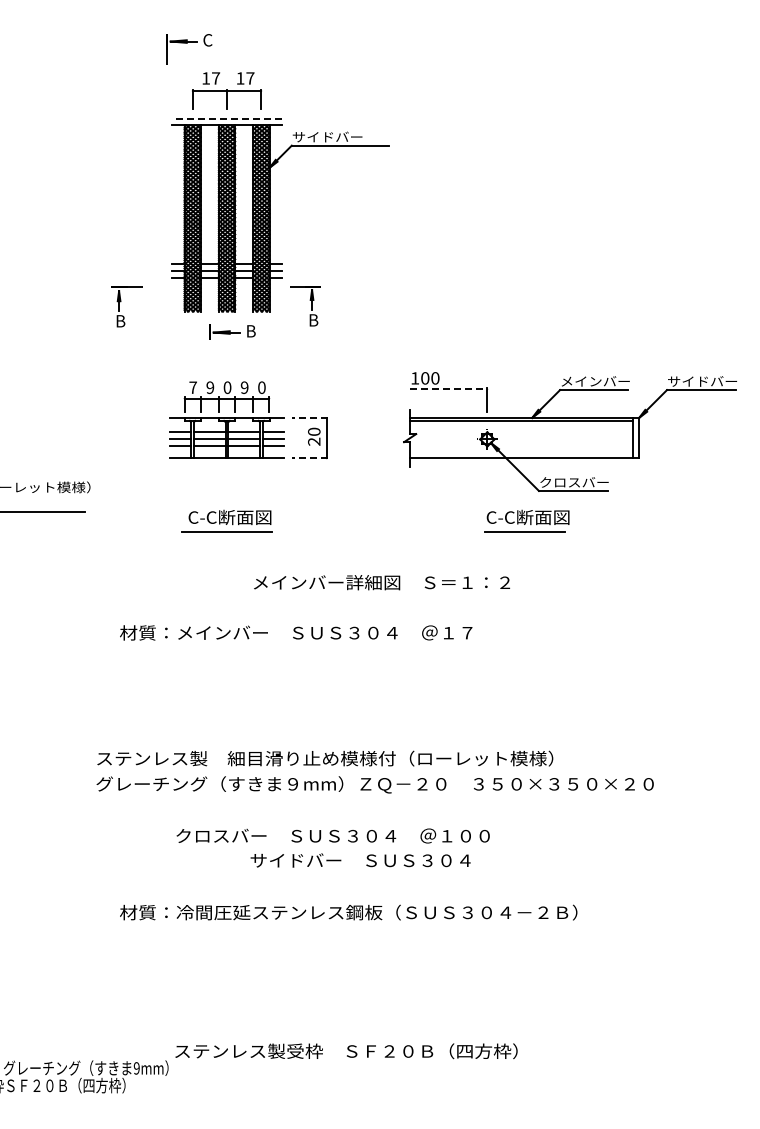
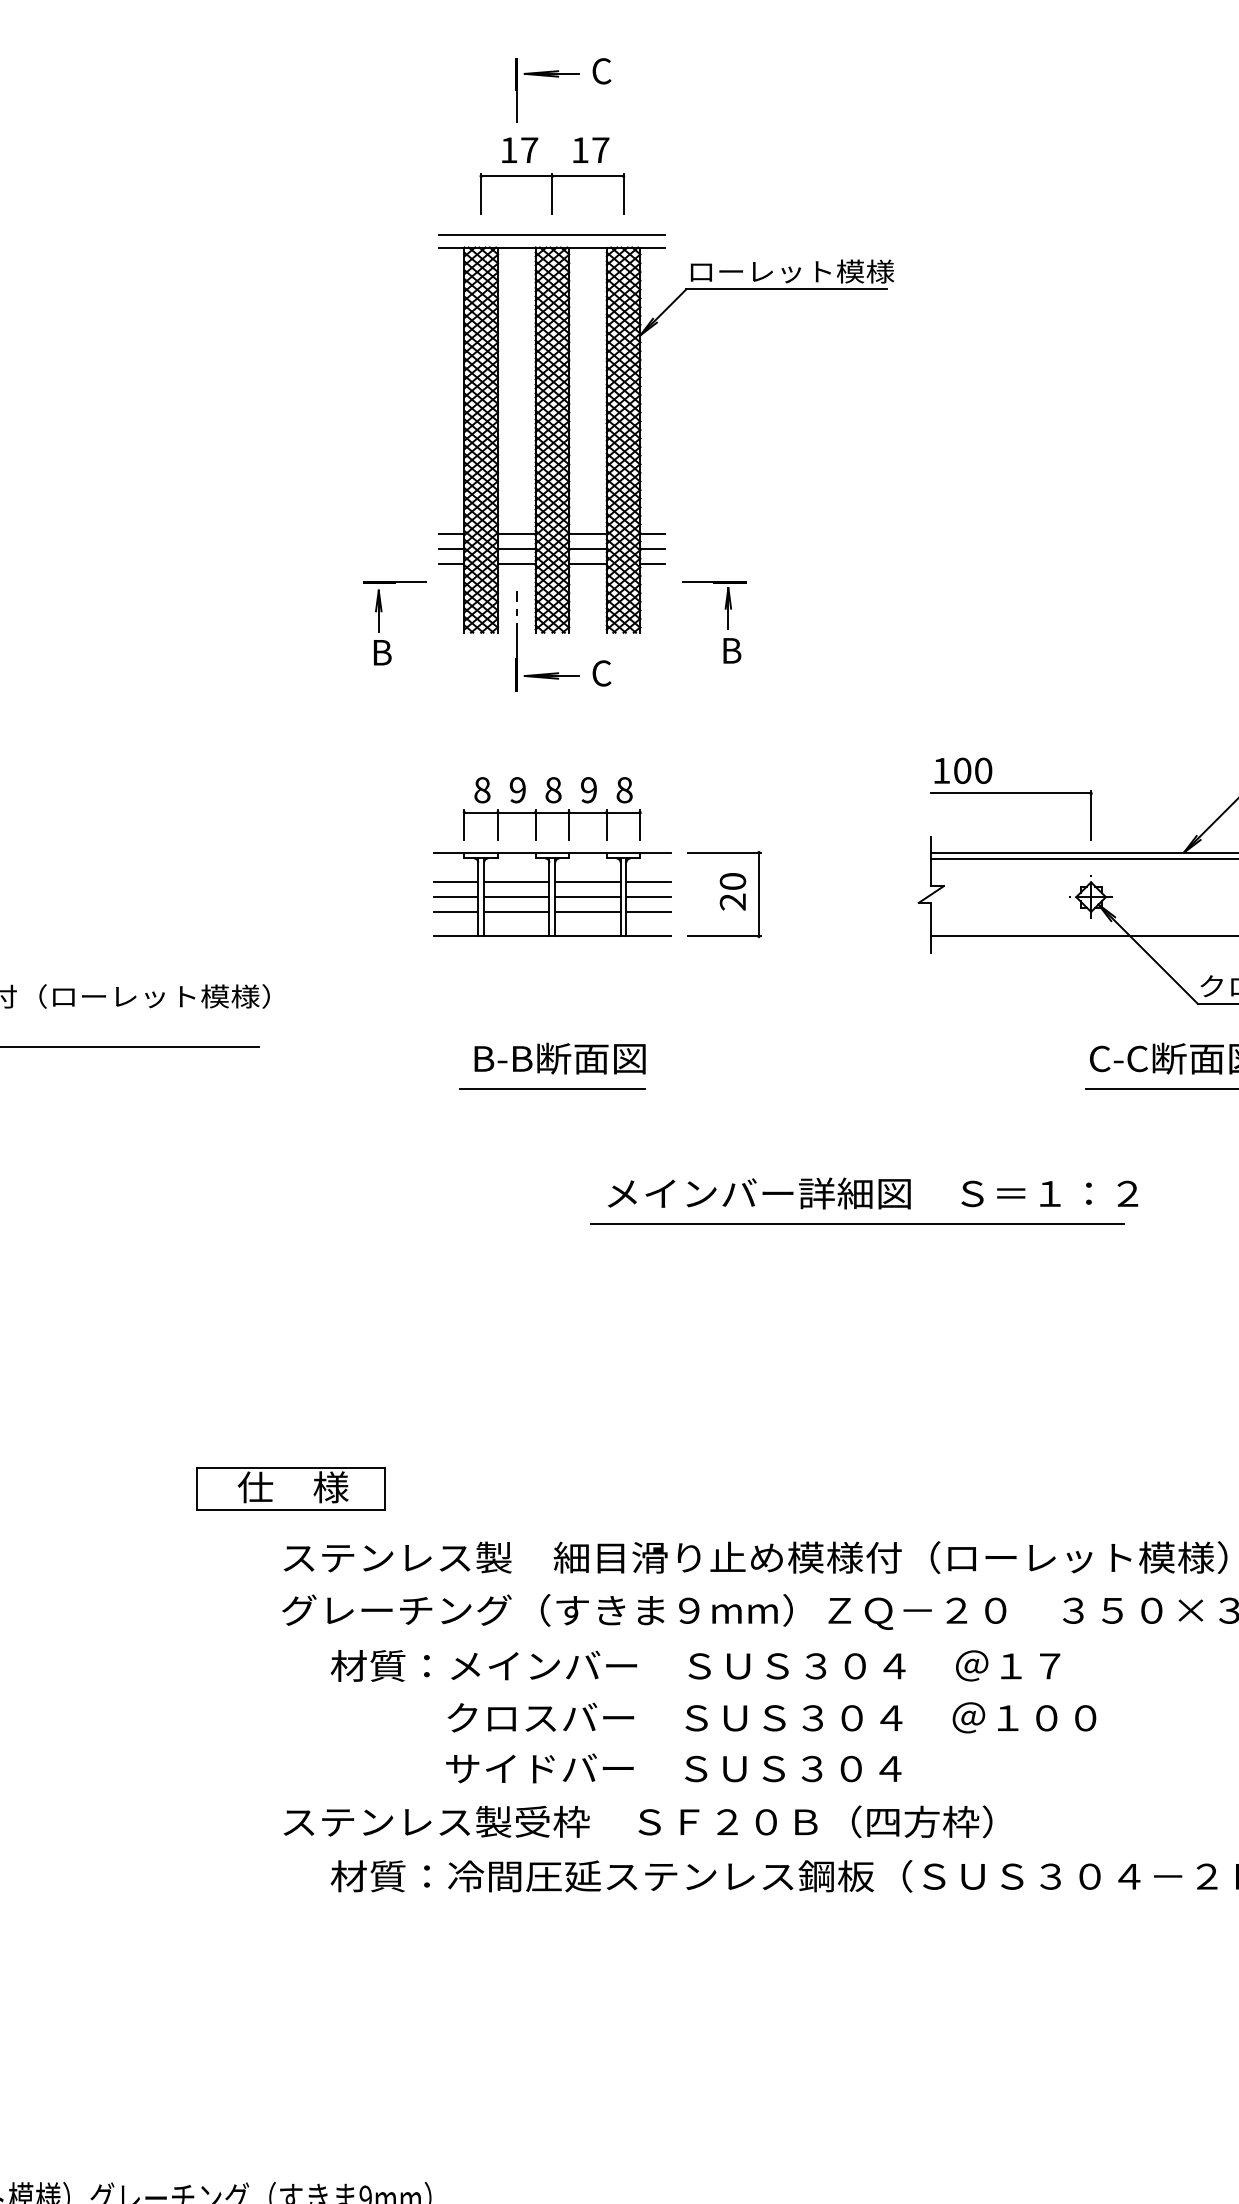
part: (187, 43) -> (559, 77), moved
line: (227, 119) -> (553, 235), dashed -> solid
text: (342, 136) -> (791, 270), サイドバー -> ローレット模様
part: (119, 306) -> (379, 622), moved
line: (209, 307) -> (516, 624), added
text: (250, 331) -> (600, 673), B -> C
text: (192, 387) -> (480, 789), 7 -> 8
text: (227, 387) -> (553, 789), 0 -> 8
text: (261, 387) -> (623, 789), 0 -> 8
line: (448, 389) -> (1010, 793), dashed -> solid
line: (310, 417) -> (725, 851), dashed -> solid
line: (310, 458) -> (725, 936), dashed -> solid
text: (229, 516) -> (557, 1056), C-C断面図 -> B-B断面図
line: (374, 597) -> (857, 1224), added
text: (296, 632) -> (696, 1665), moved
part: (100, 725) -> (290, 1489), added
text: (360, 860) -> (673, 1768), moved
text: (346, 1051) -> (638, 1822), moved

